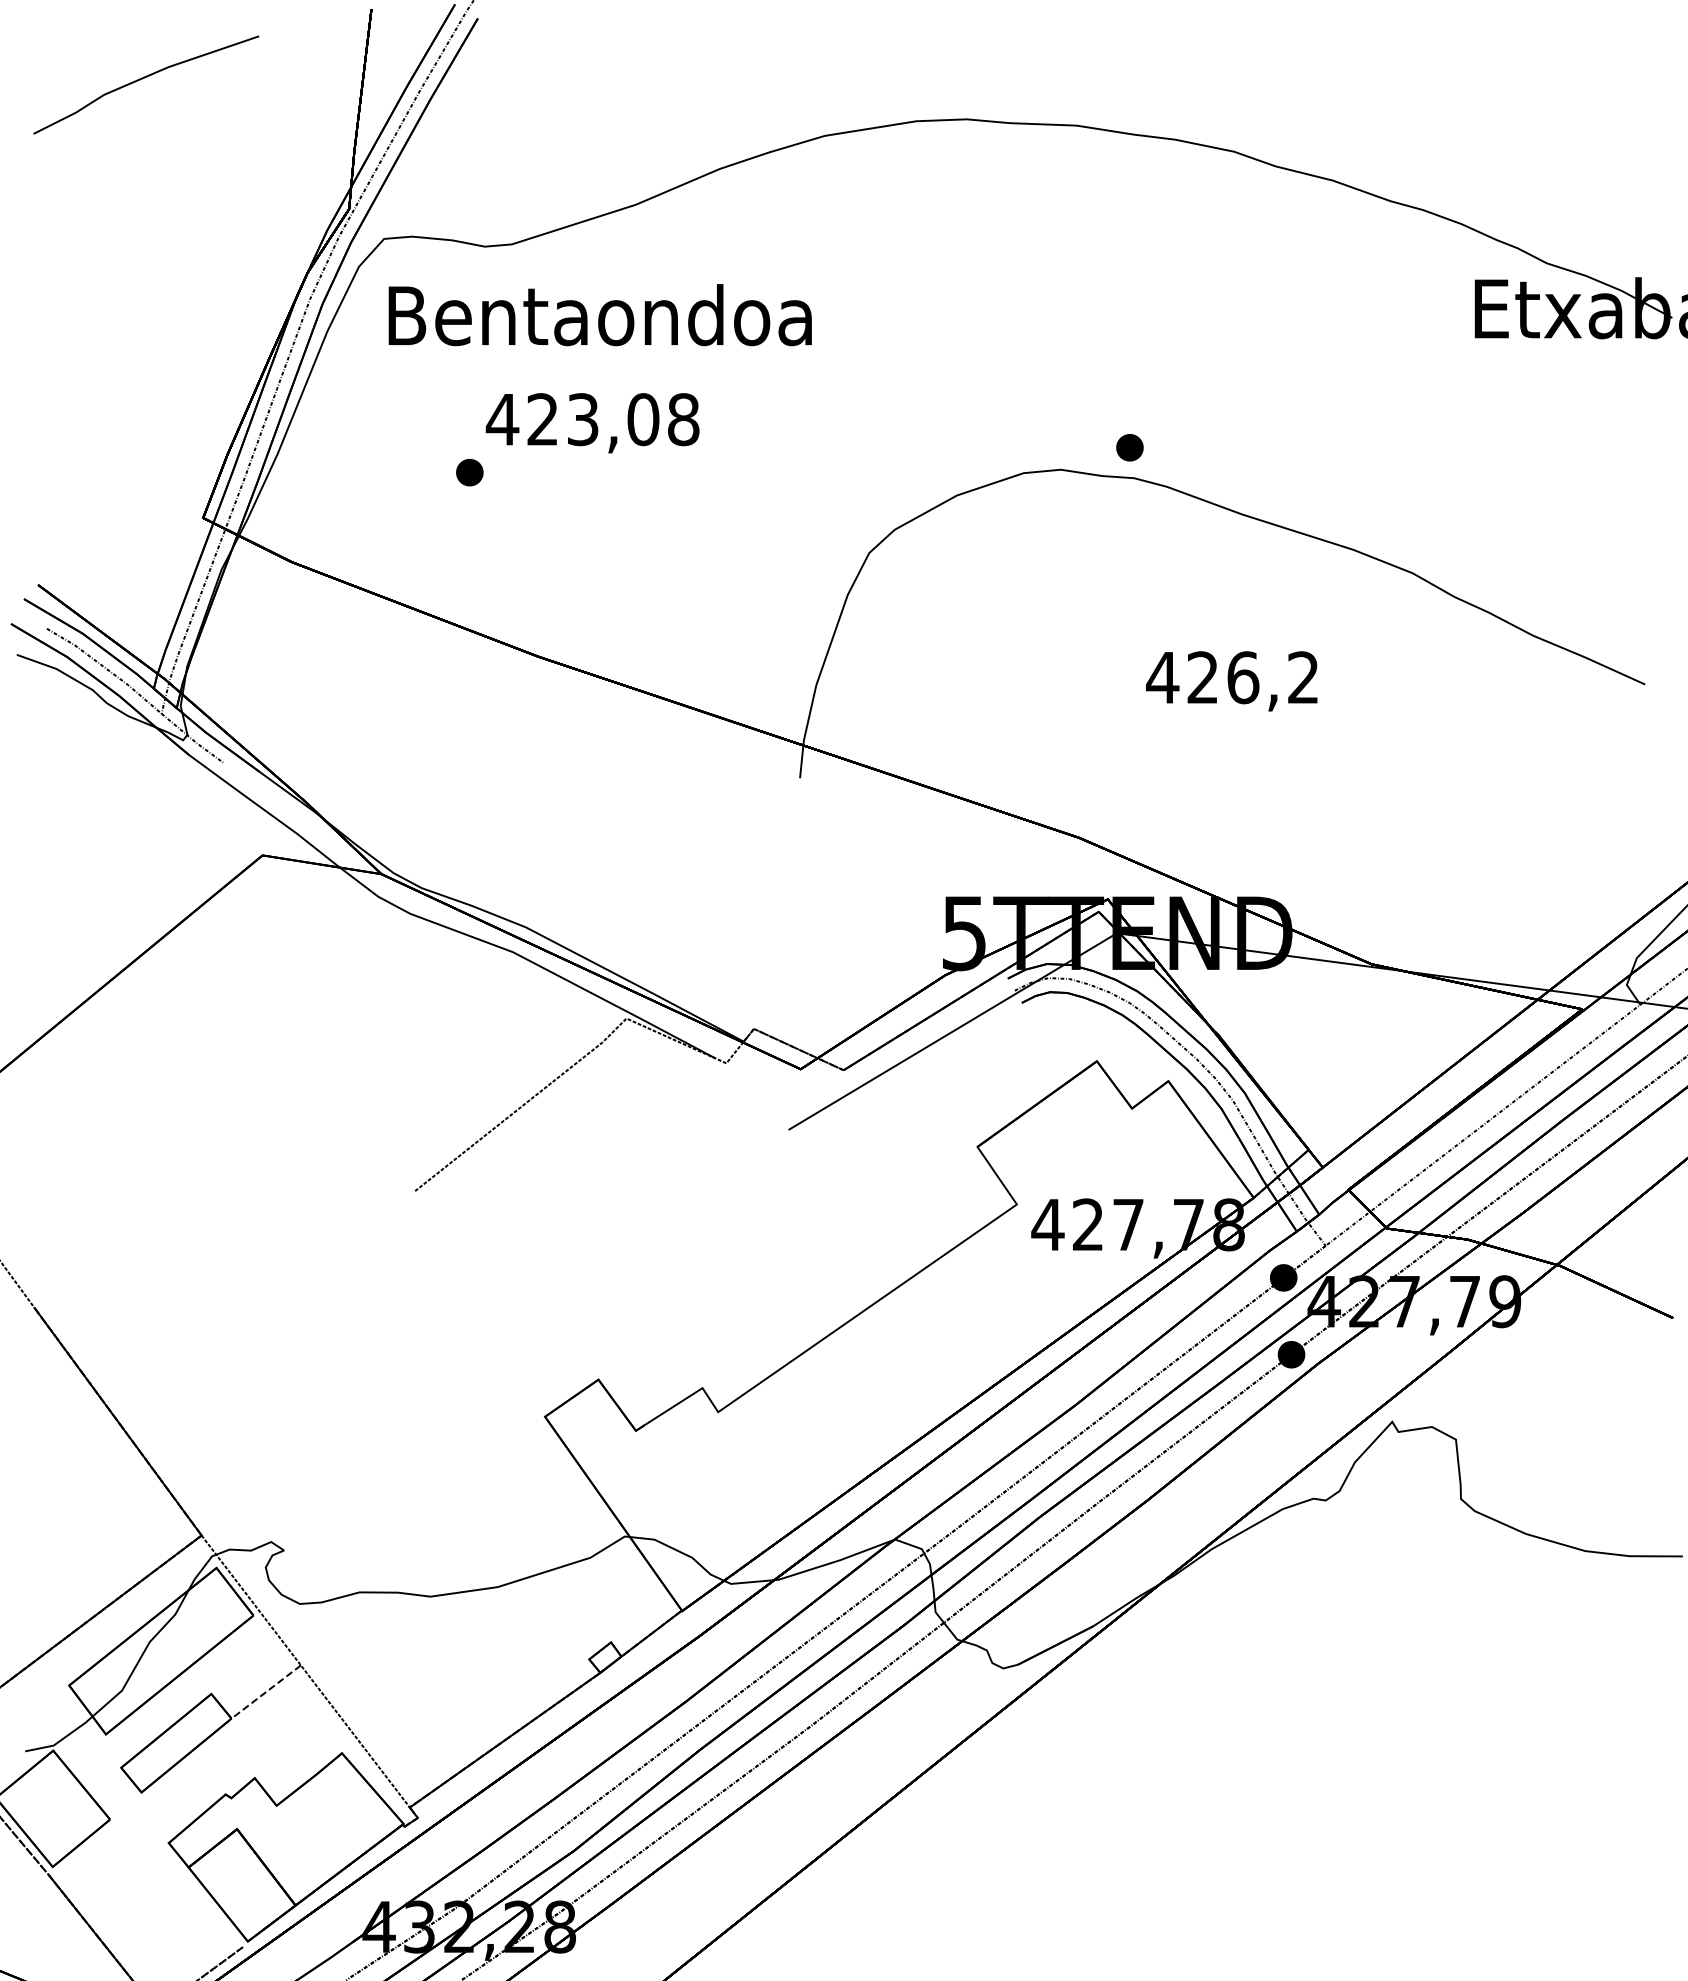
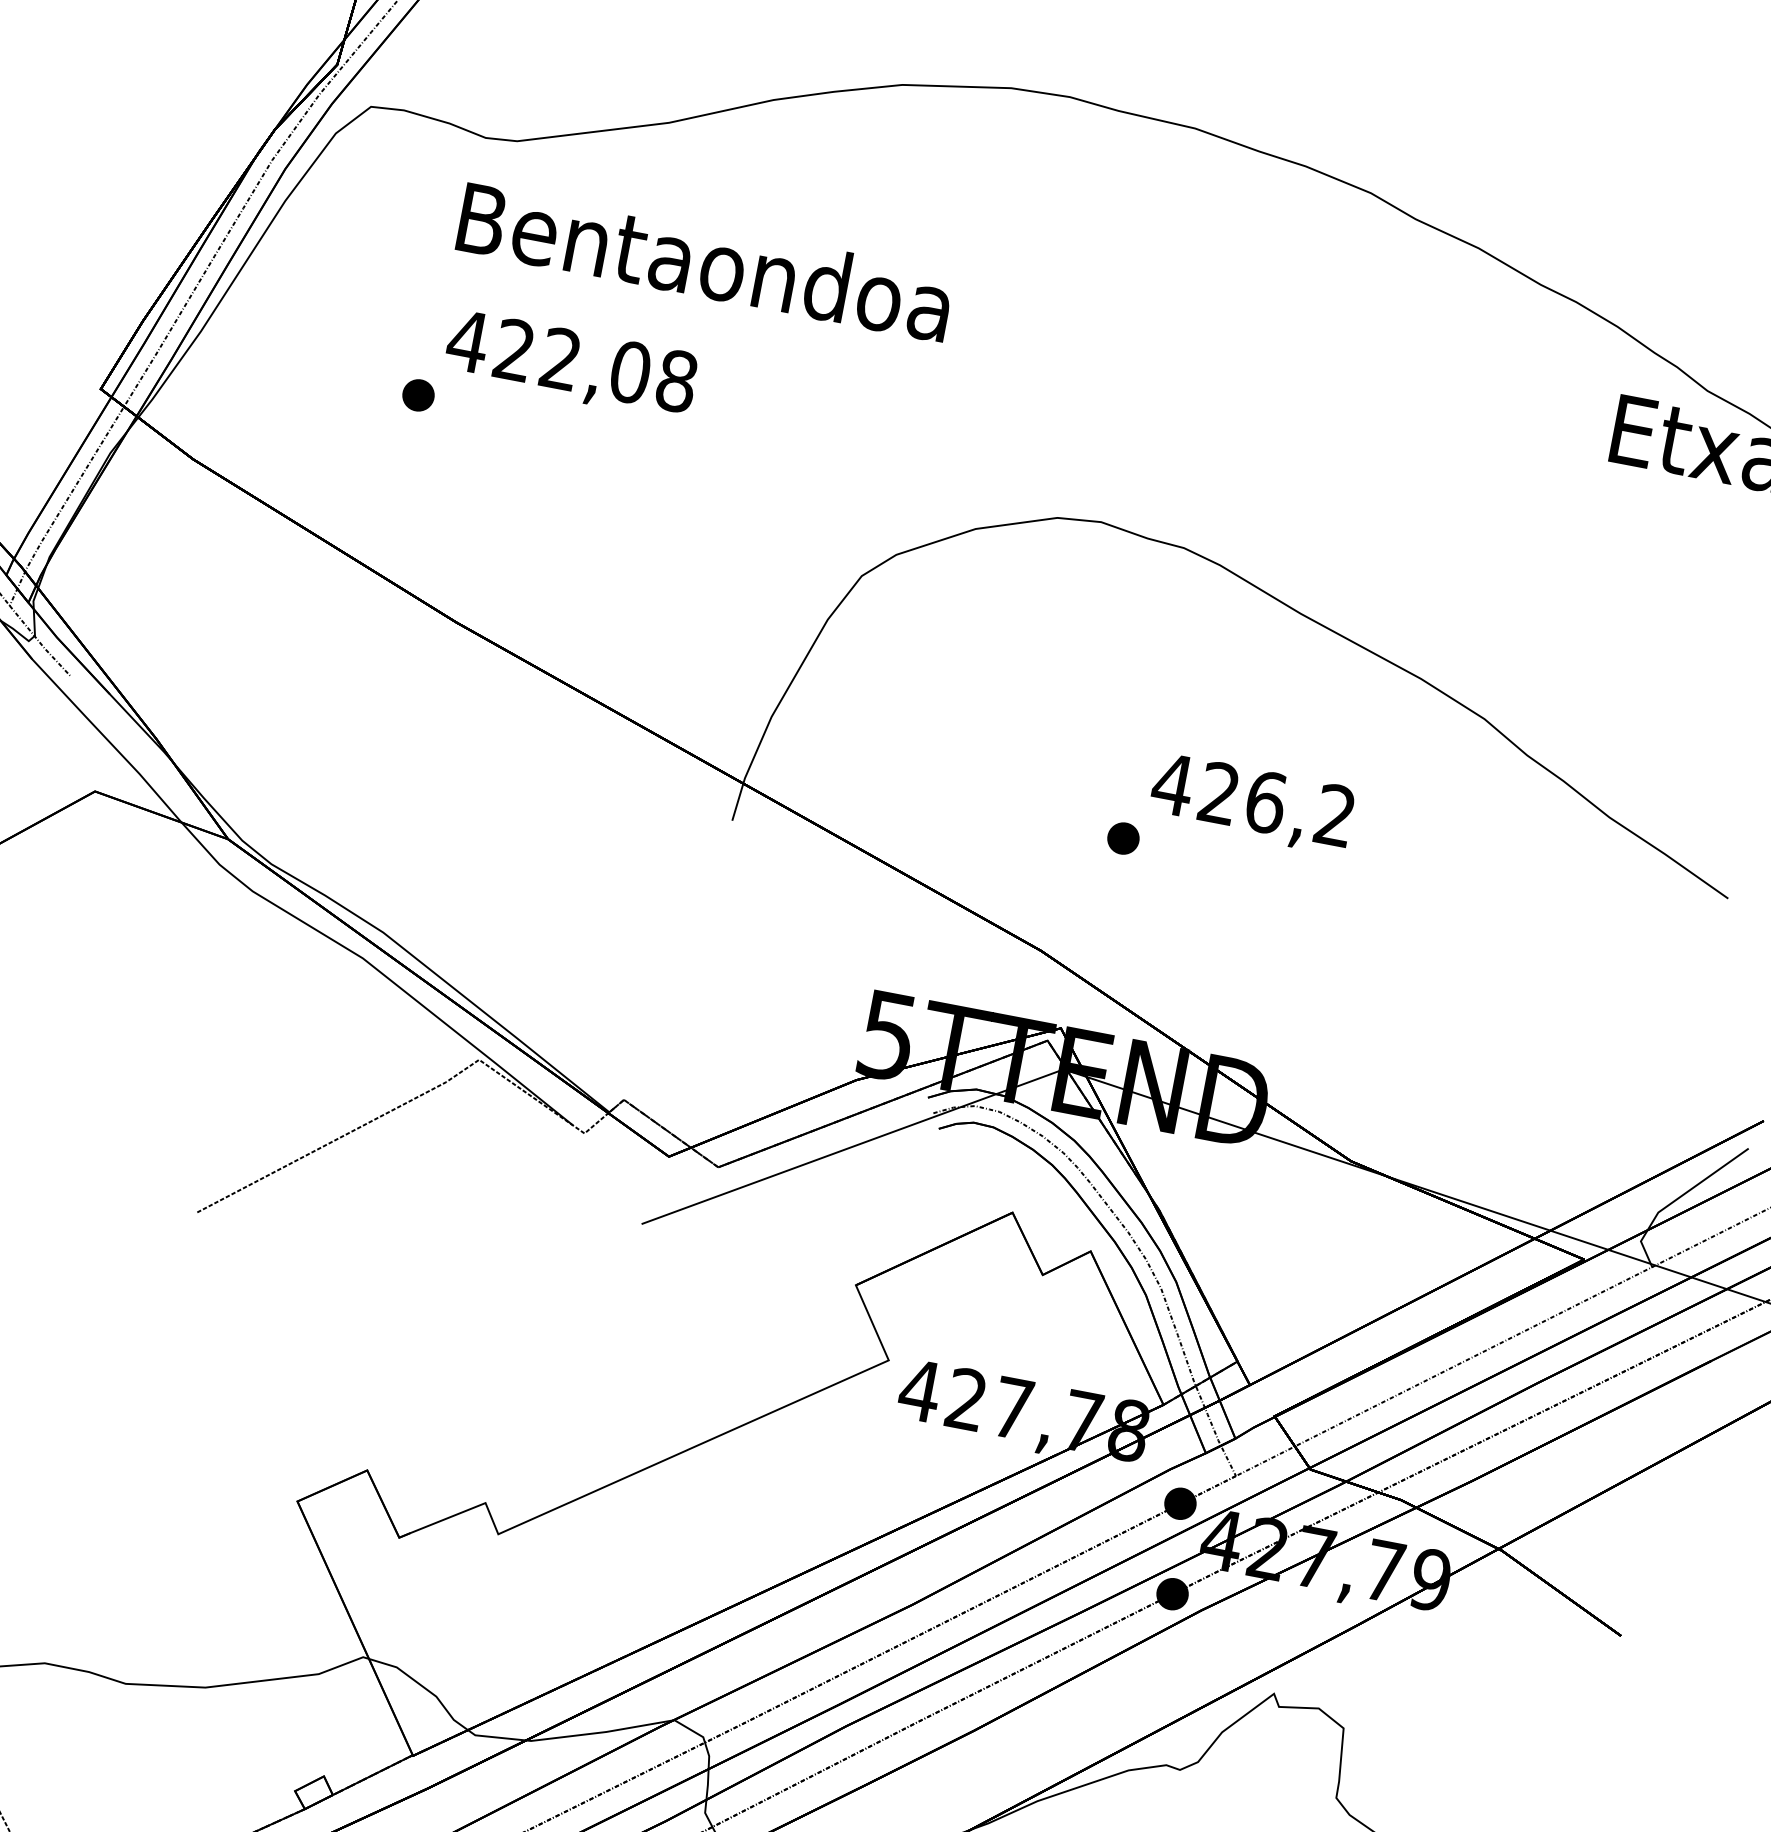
text: (599, 315) -> (704, 261), moved
text: (582, 419) -> (560, 358), 423,08 -> 422,08
part: (1129, 447) -> (1123, 838), moved

